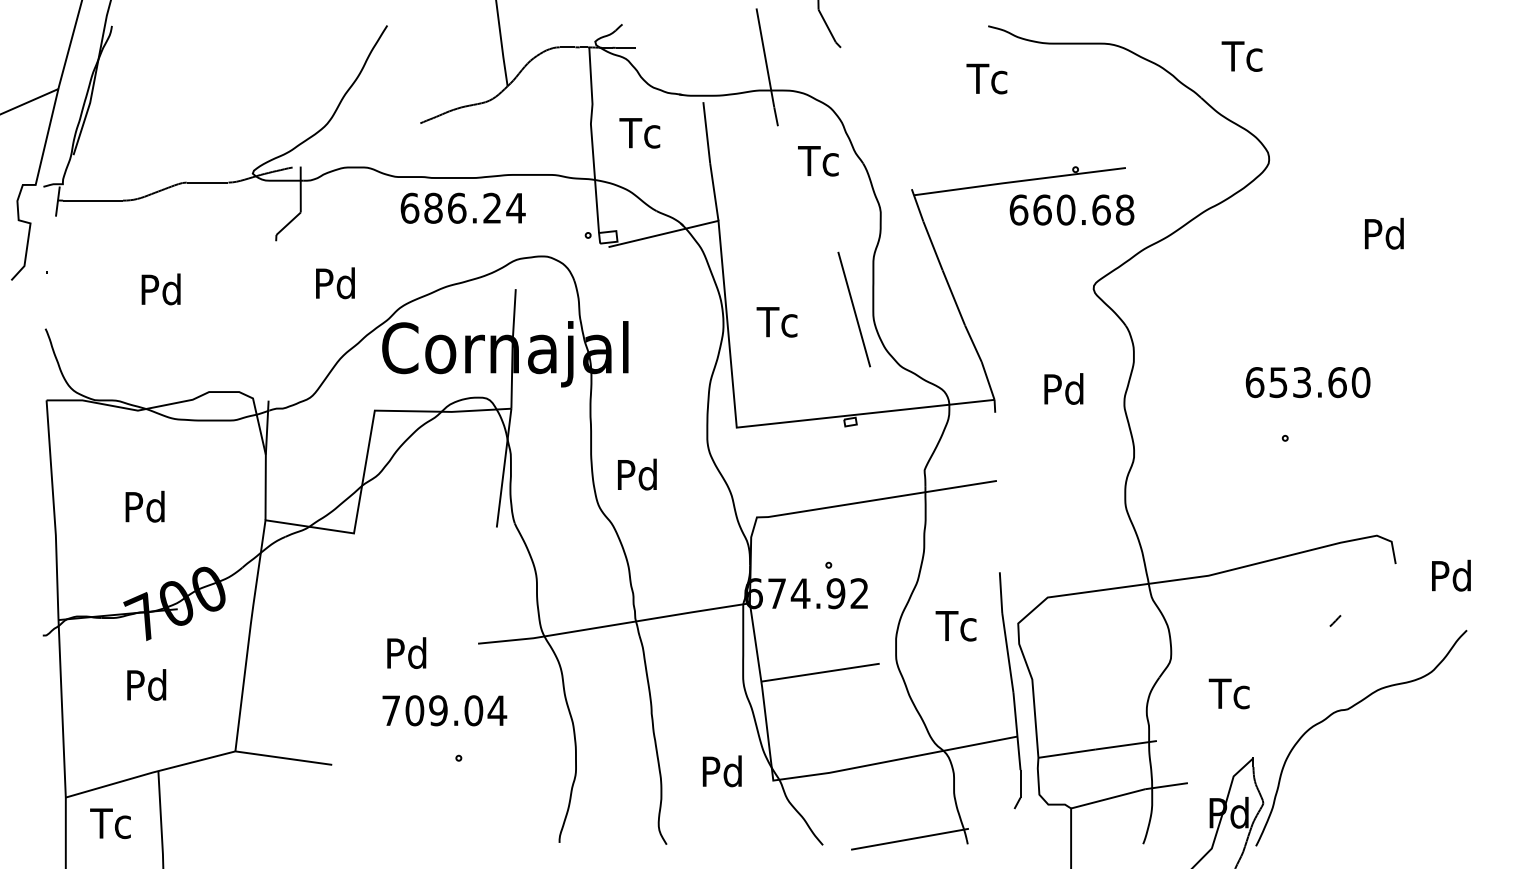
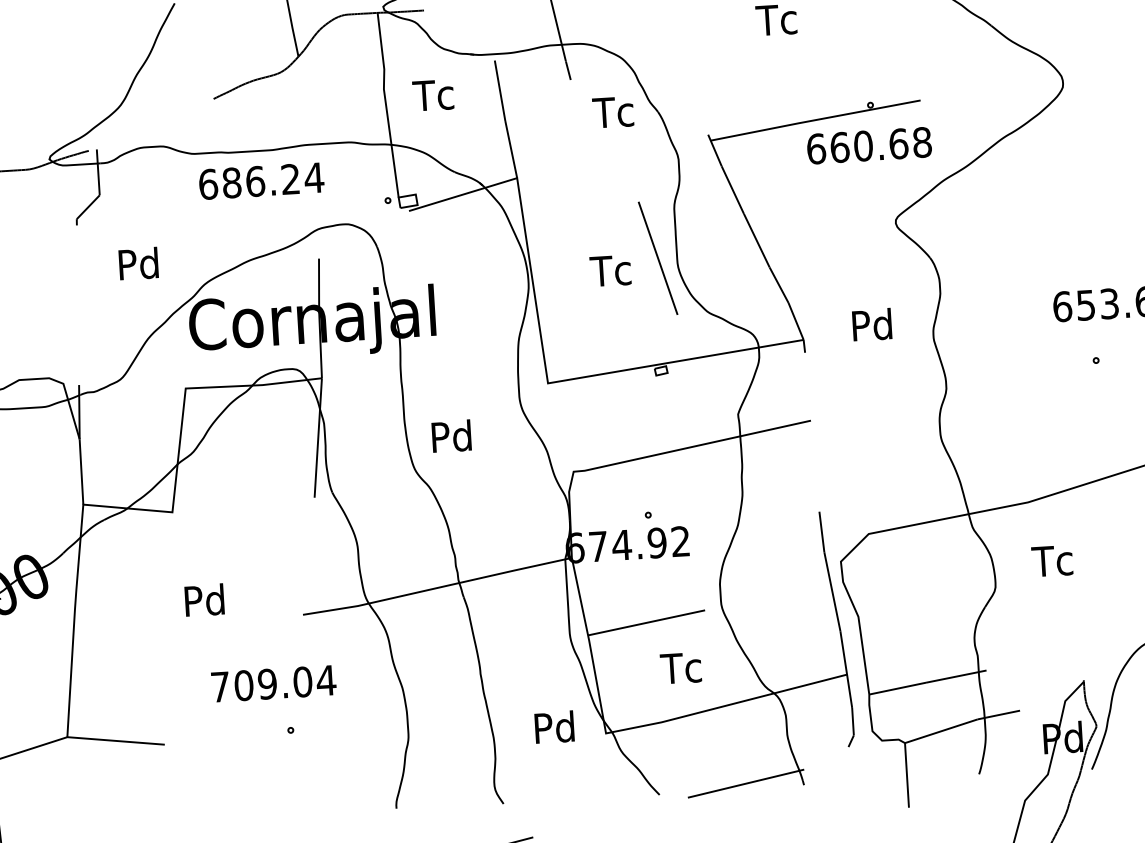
text: (776, 322) -> (610, 271), moved
text: (955, 626) -> (680, 668), moved
text: (406, 652) -> (204, 599), moved
text: (1228, 693) -> (1051, 560), moved

